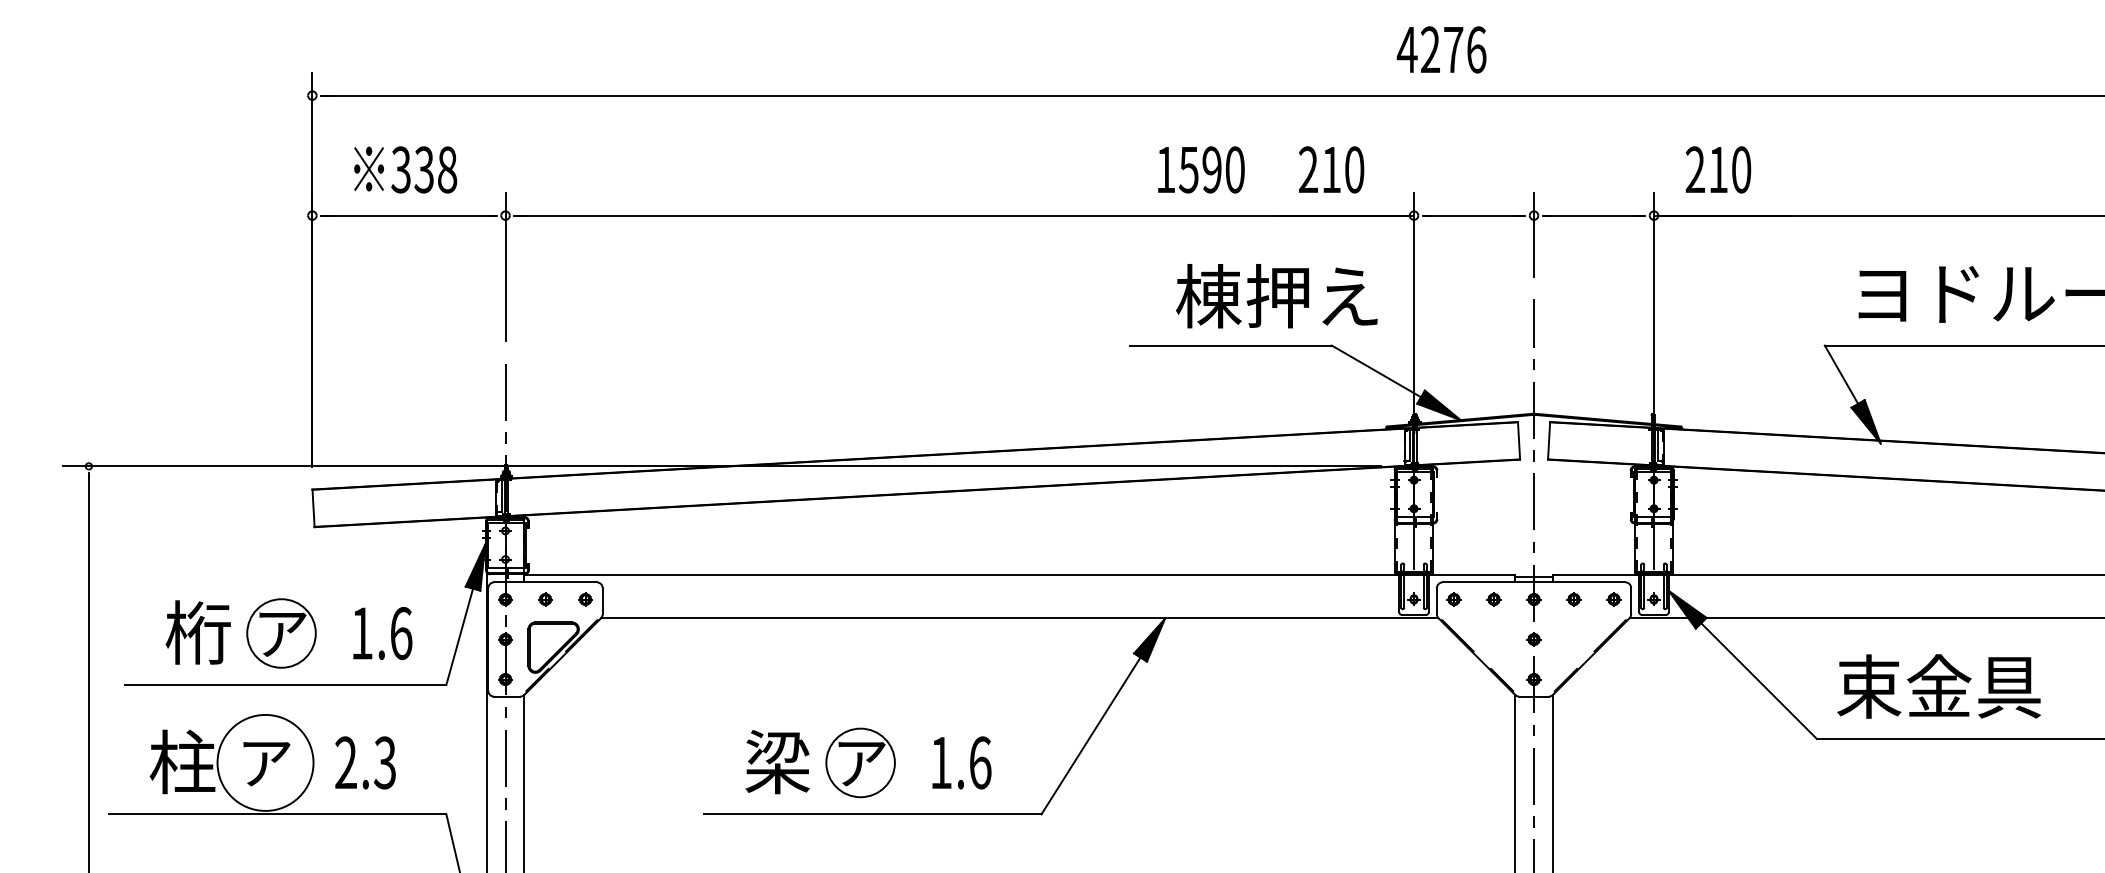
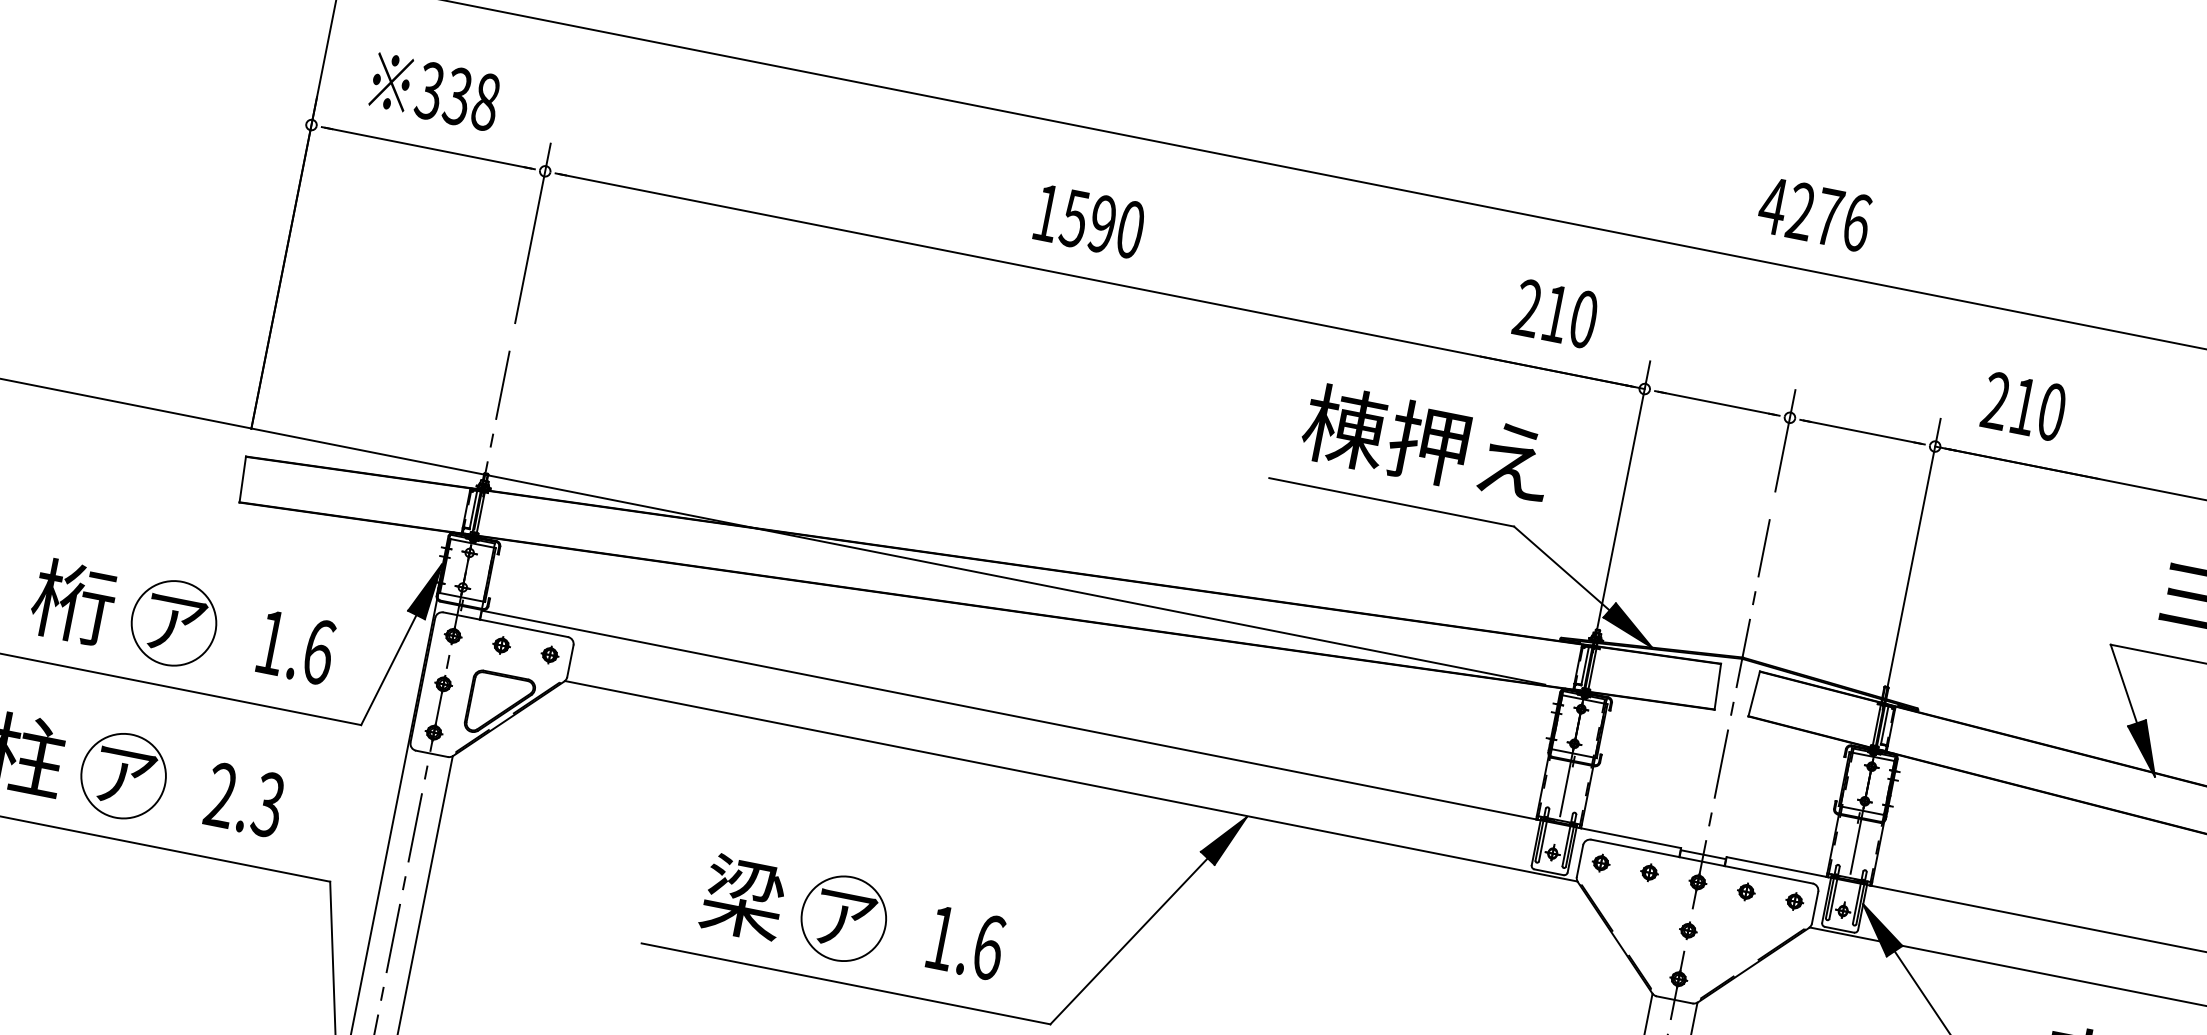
text: (1441, 49) -> (1814, 213), moved
text: (1201, 169) -> (1089, 221), moved
text: (1276, 296) -> (1426, 443), moved
circle: (265, 762) -> (123, 775), size x0.71

